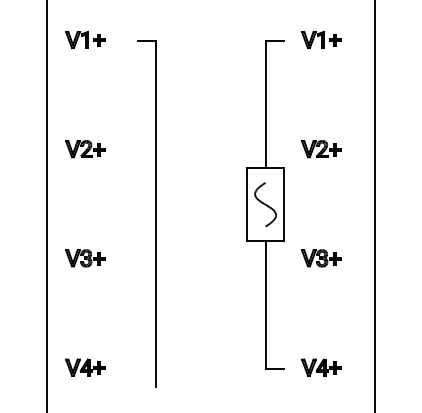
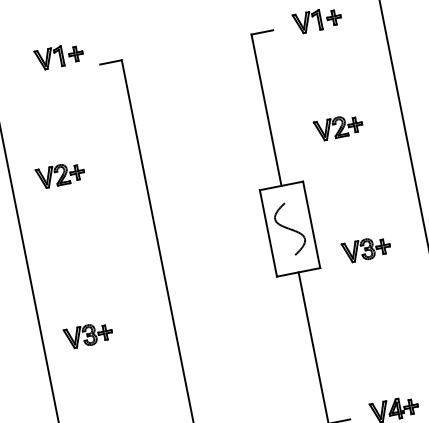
part: (85, 39) -> (59, 56), moved
part: (85, 149) -> (60, 175), moved
part: (321, 149) -> (339, 127), moved
part: (321, 258) -> (366, 249), moved

